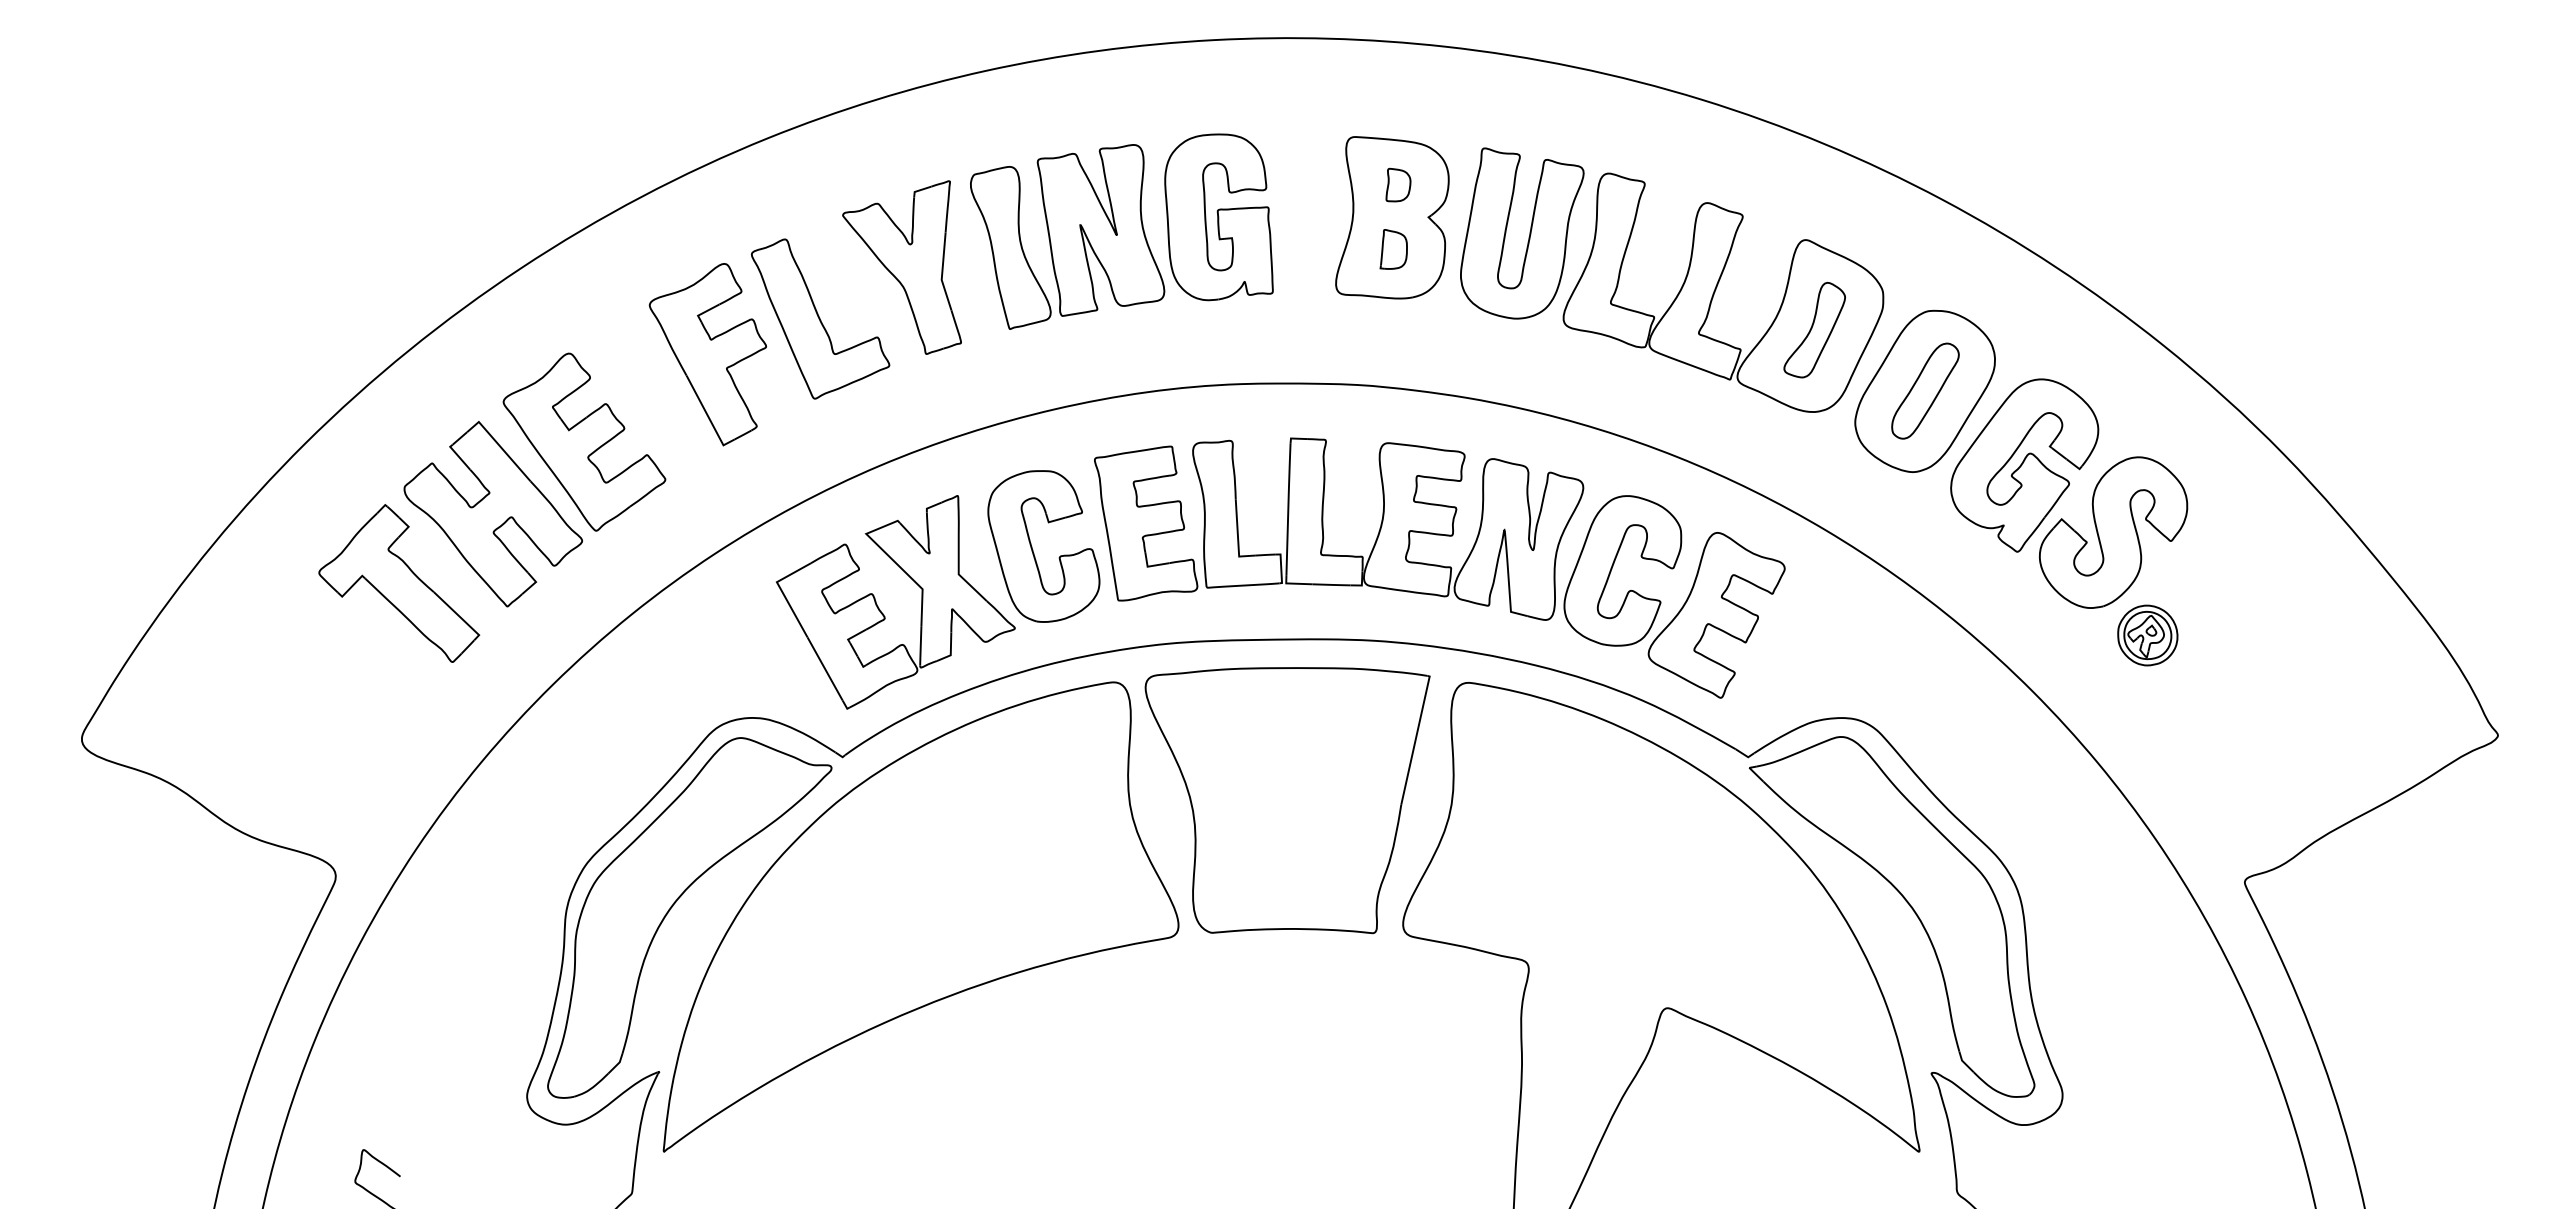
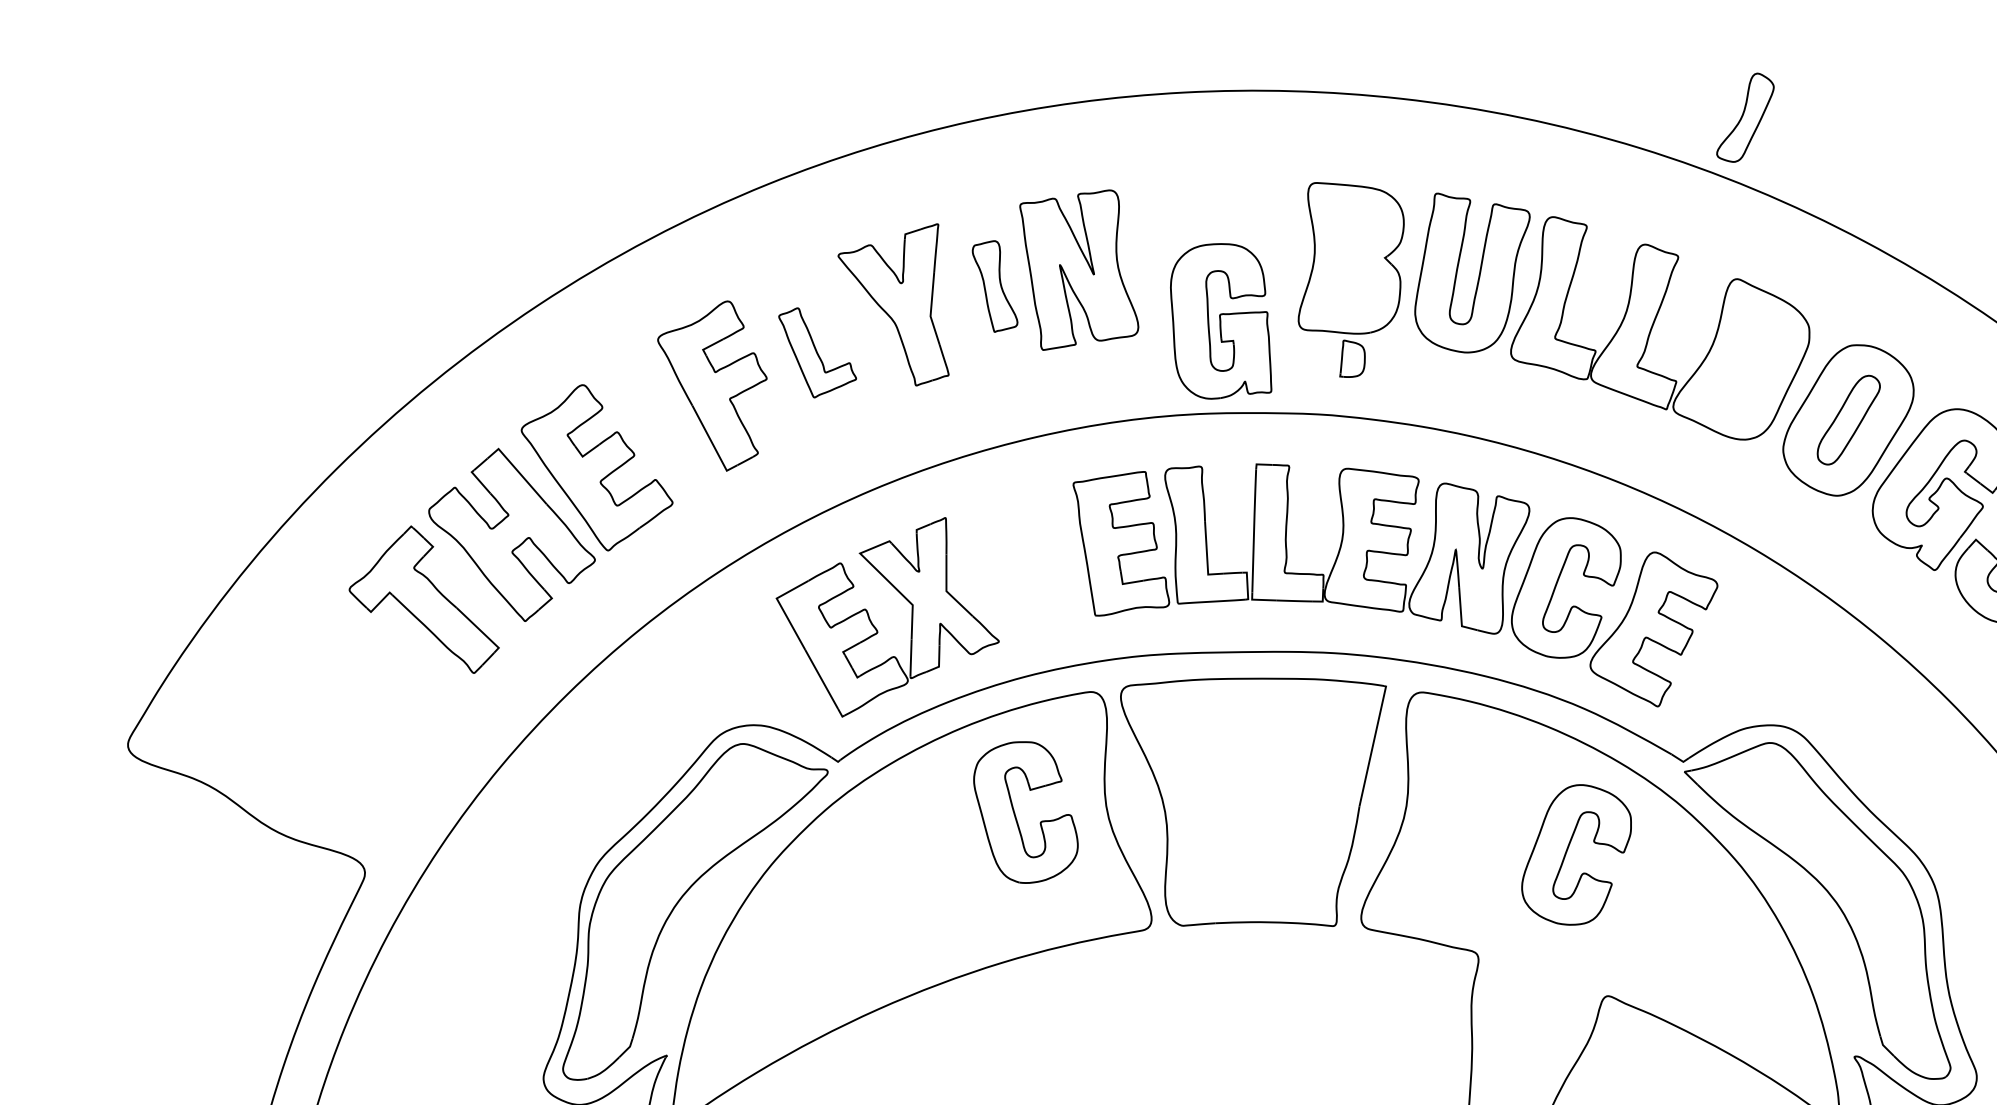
part: (1398, 184) -> (1356, 227), removed
part: (1218, 217) -> (1220, 321), moved
part: (1010, 247) -> (994, 286), size x0.6
part: (1393, 249) -> (1352, 358), moved
part: (820, 318) -> (817, 352), size x0.6
curve: (1812, 328) -> (1743, 116), moved
part: (1033, 550) -> (1016, 816), moved
part: (1624, 852) -> (1567, 850), added

